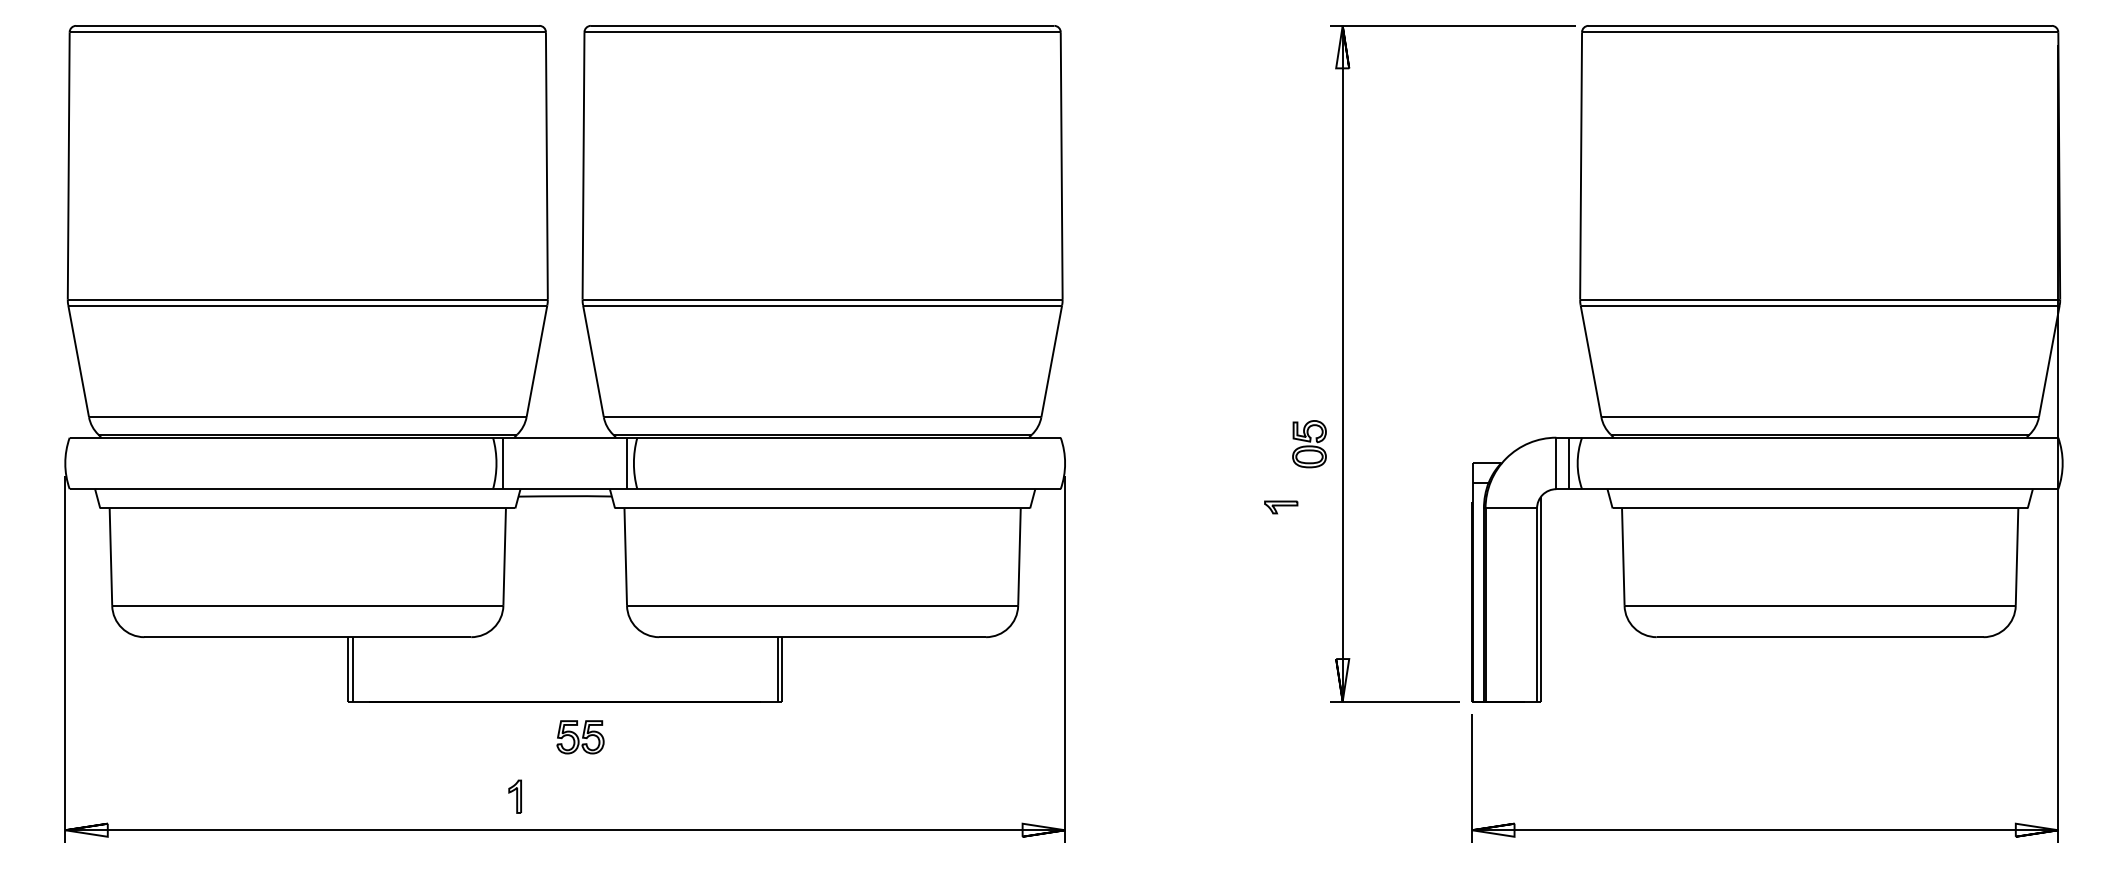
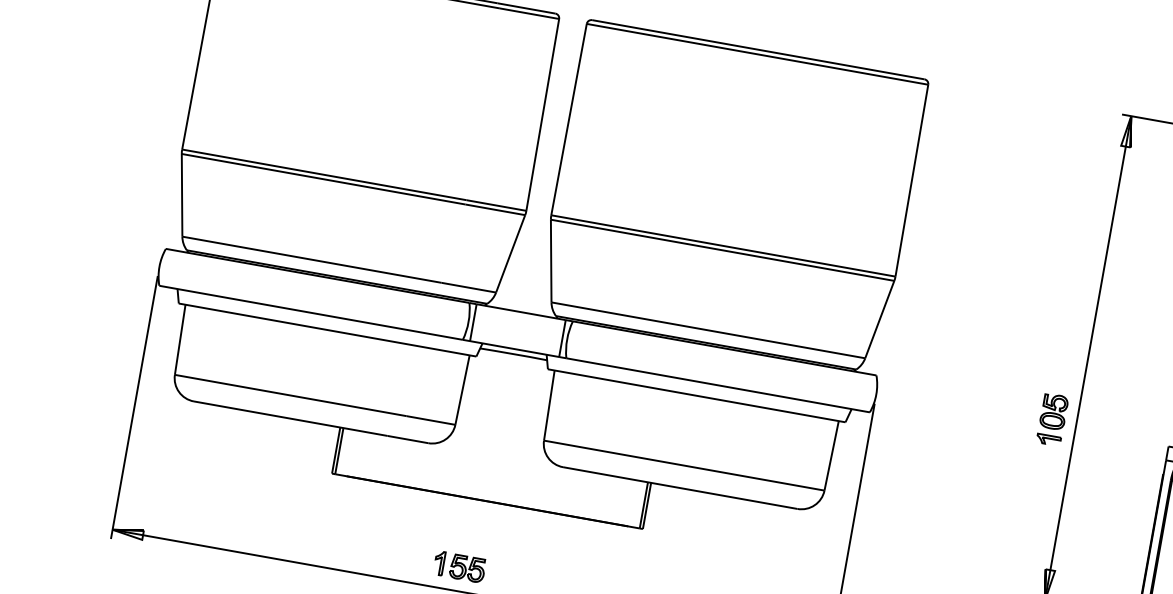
part: (1281, 507) -> (1049, 440), moved
part: (580, 737) -> (467, 568), moved

